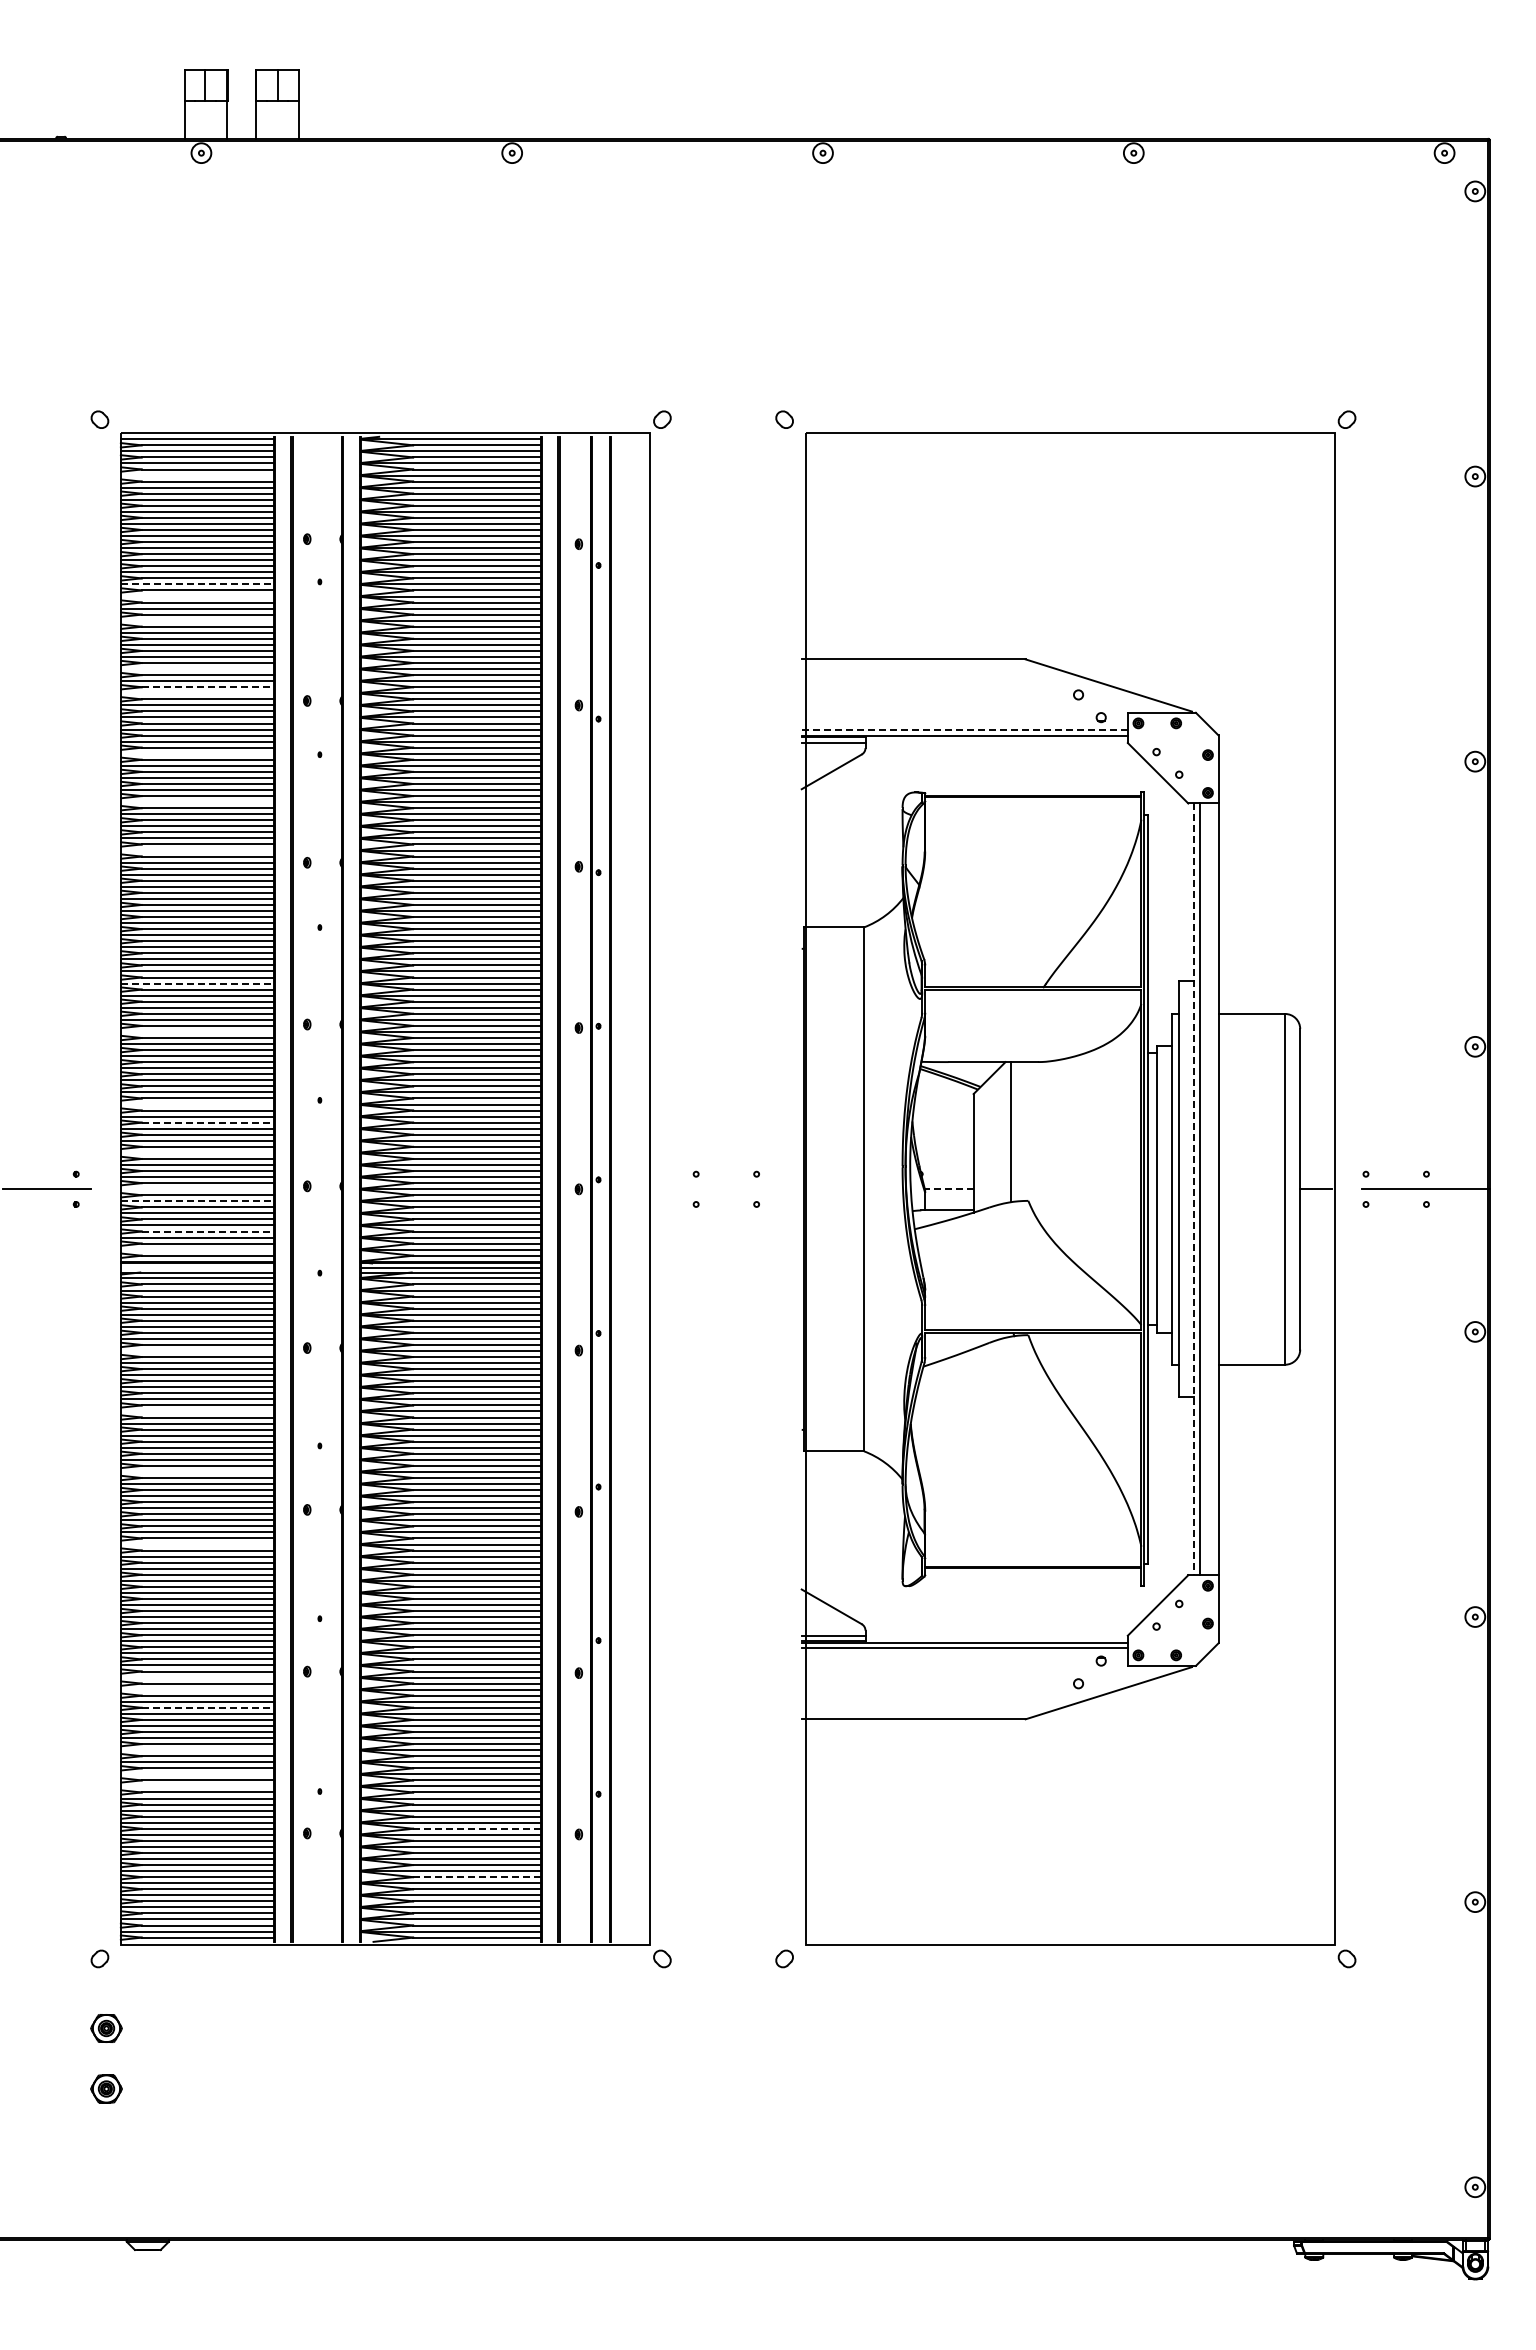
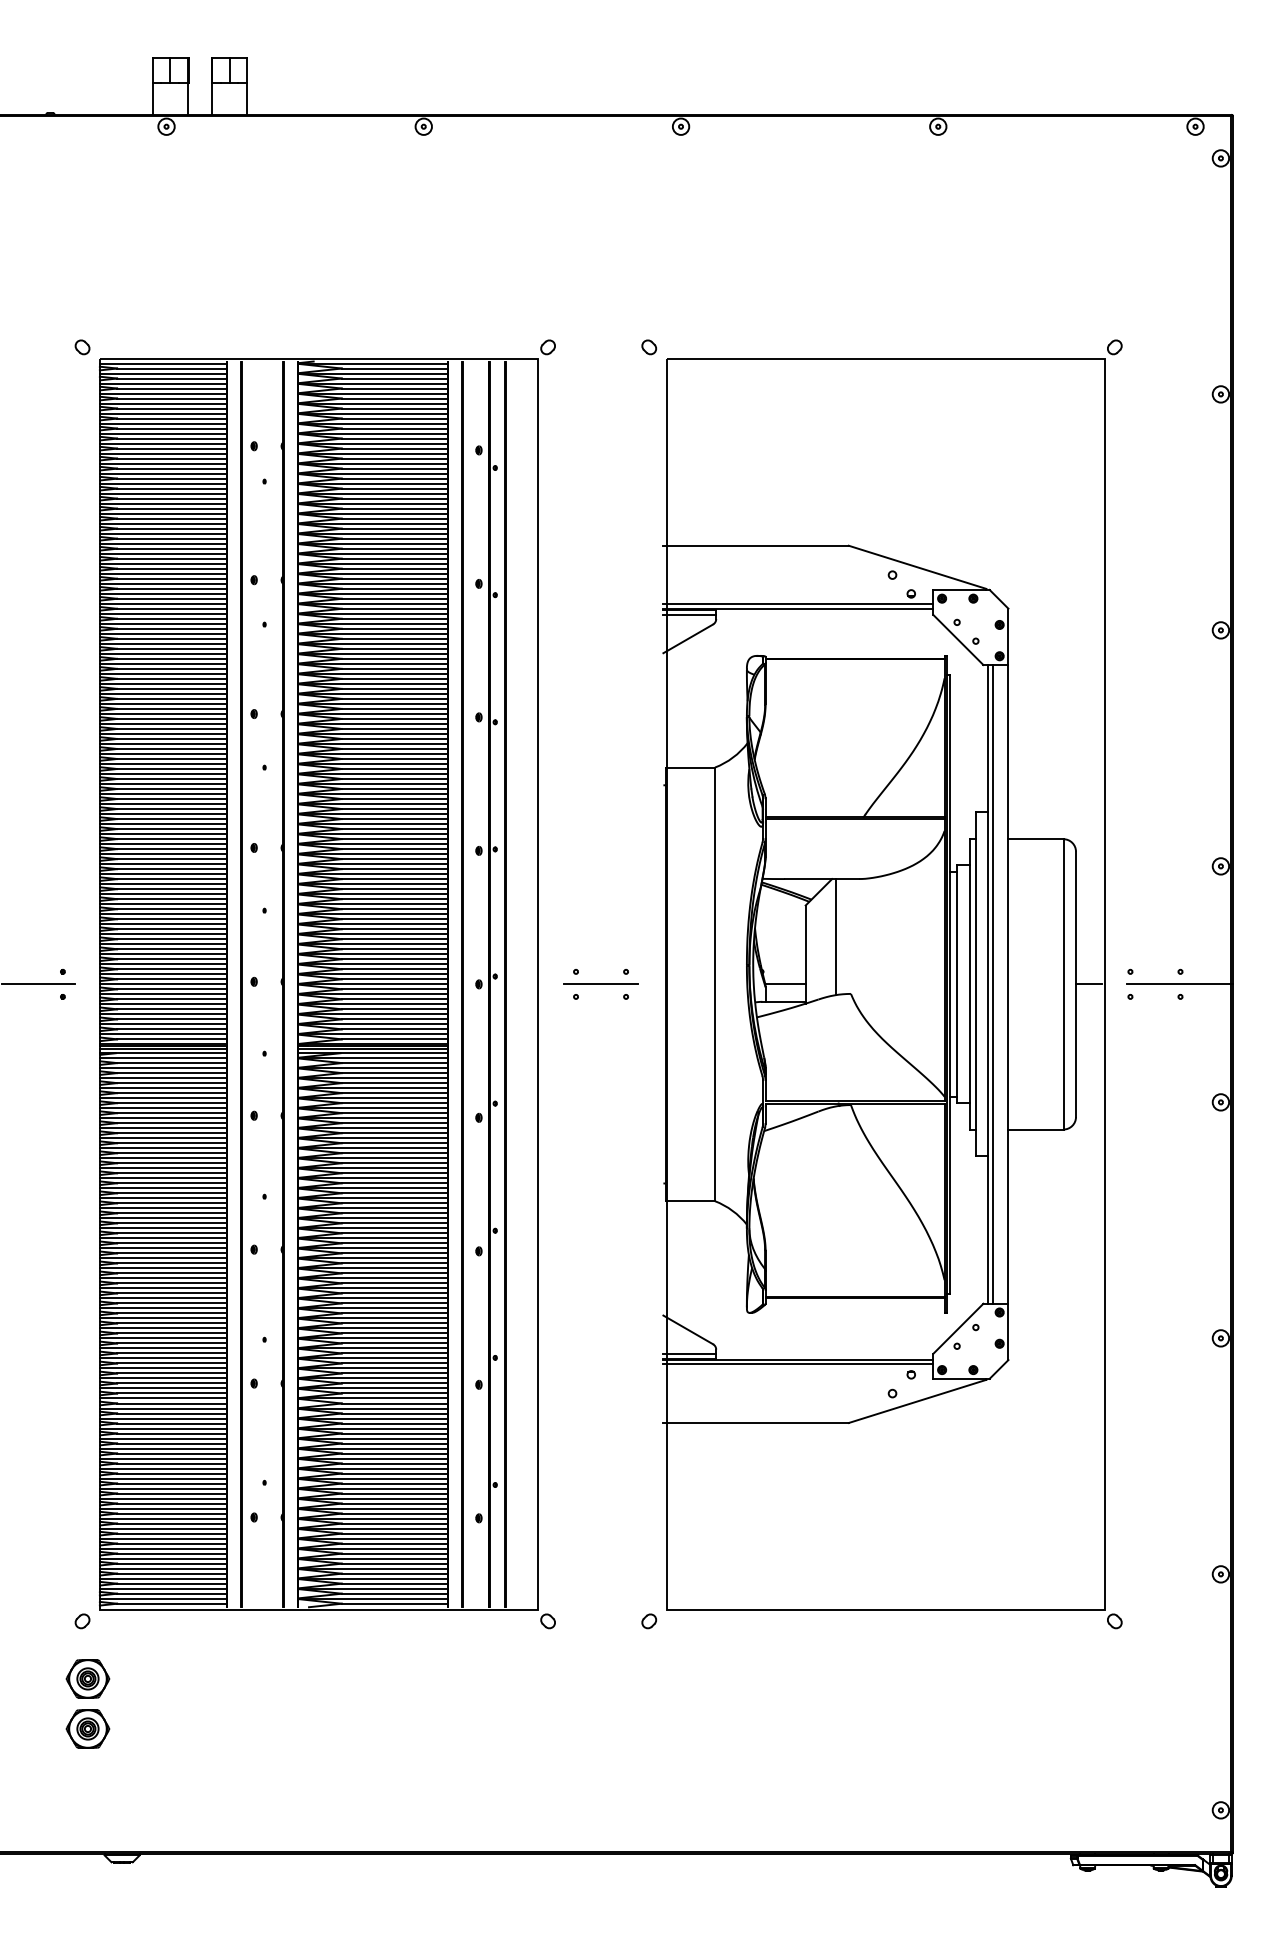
line: (197, 475) -> (163, 393), added
line: (198, 584) -> (164, 483), dashed -> solid
line: (197, 596) -> (163, 493), added
line: (197, 620) -> (163, 513), added
line: (197, 669) -> (163, 554), added
line: (208, 687) -> (172, 568), dashed -> solid
line: (197, 693) -> (163, 573), added
line: (965, 730) -> (798, 604), dashed -> solid
line: (197, 753) -> (163, 623), added
line: (197, 802) -> (163, 664), added
line: (197, 850) -> (163, 703), added
line: (198, 983) -> (164, 813), dashed -> solid
line: (197, 1031) -> (163, 853), added
line: (197, 1104) -> (163, 914), added
line: (208, 1122) -> (172, 929), dashed -> solid
line: (197, 1152) -> (163, 953), added
line: (725, 1188) -> (600, 983), added
line: (197, 1189) -> (163, 984), added
line: (948, 1189) -> (784, 984), dashed -> solid
line: (1194, 1189) -> (988, 984), dashed -> solid
line: (198, 1201) -> (164, 994), dashed -> solid
line: (208, 1231) -> (172, 1019), dashed -> solid
line: (197, 1249) -> (163, 1034), added
line: (197, 1267) -> (163, 1049), added
line: (197, 1350) -> (163, 1117), added
line: (197, 1411) -> (163, 1168), added
line: (197, 1471) -> (163, 1217), added
line: (197, 1544) -> (163, 1278), added
line: (197, 1677) -> (163, 1388), added
line: (197, 1689) -> (163, 1398), added
line: (208, 1707) -> (172, 1413), dashed -> solid
line: (197, 1750) -> (163, 1448), added
line: (197, 1774) -> (163, 1468), added
line: (197, 1786) -> (163, 1478), added
line: (477, 1828) -> (395, 1513), dashed -> solid
line: (477, 1877) -> (395, 1553), dashed -> solid
part: (106, 2028) -> (87, 1678), size x1.67
part: (106, 2088) -> (87, 1728), size x1.67

